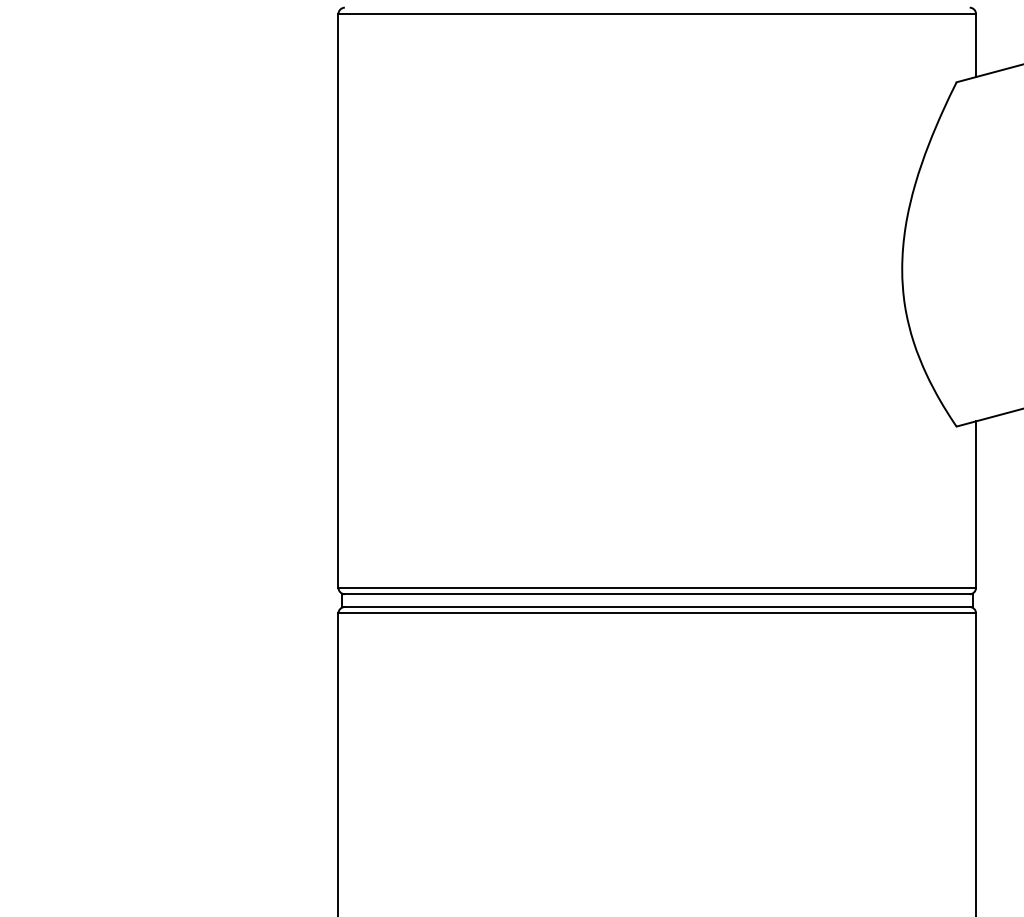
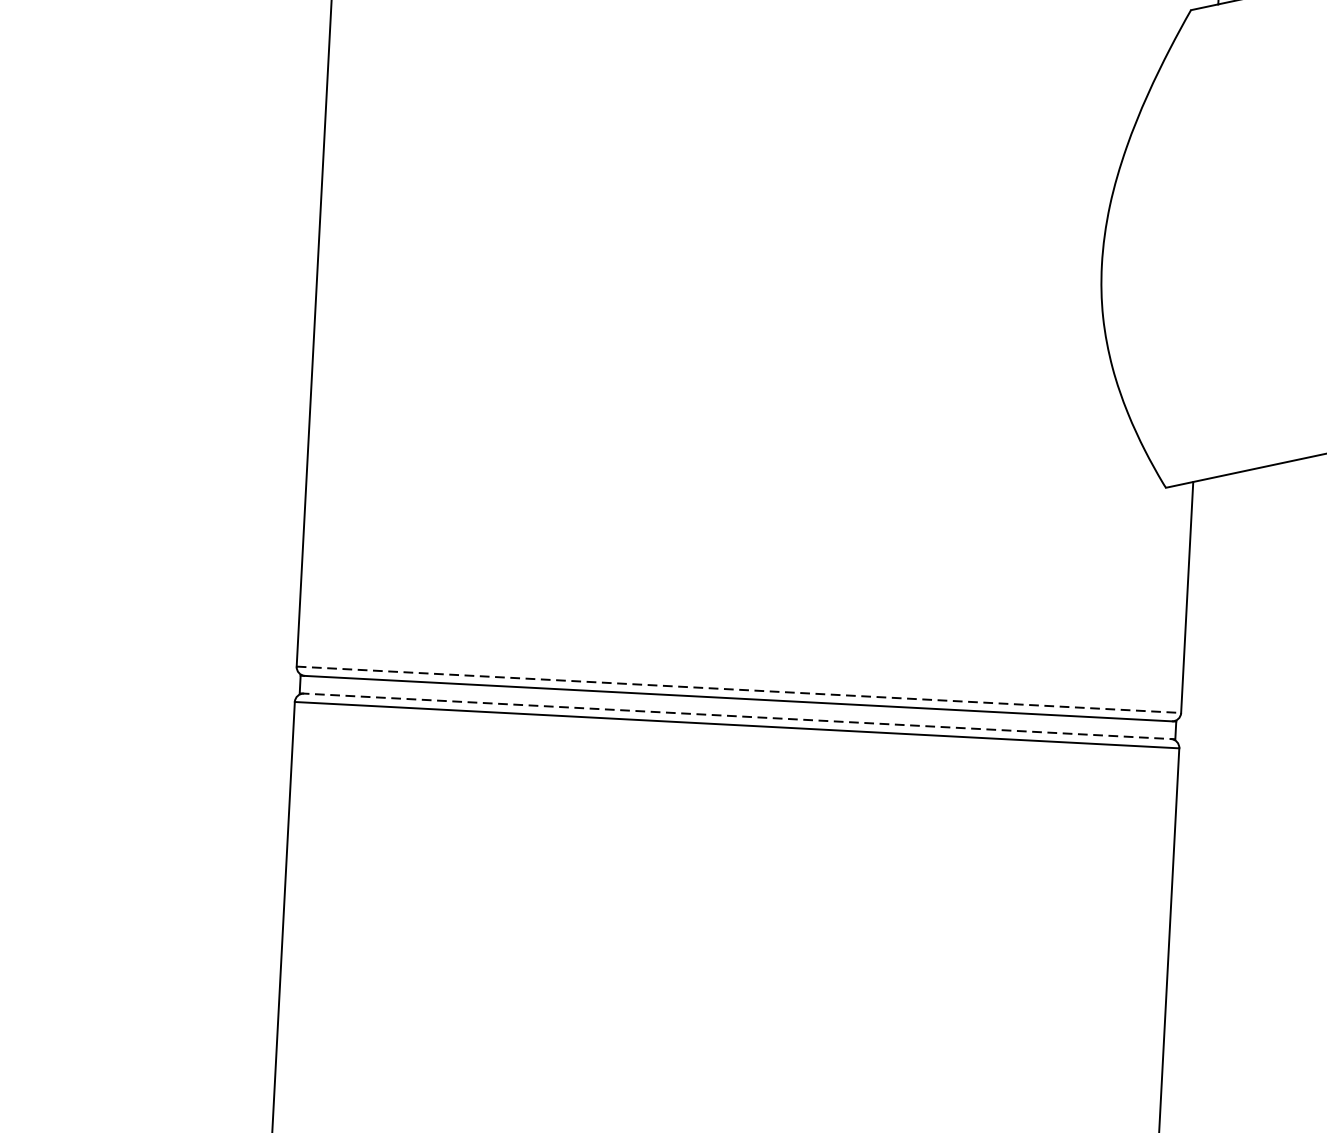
line: (657, 587) -> (739, 689), solid -> dashed
line: (657, 607) -> (737, 717), solid -> dashed

